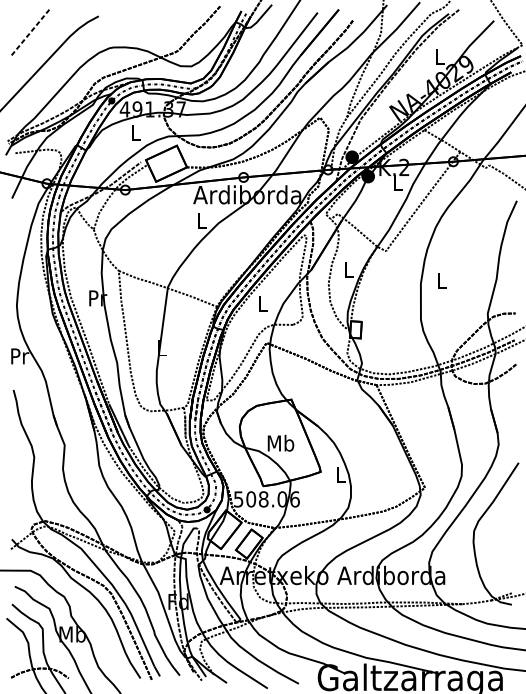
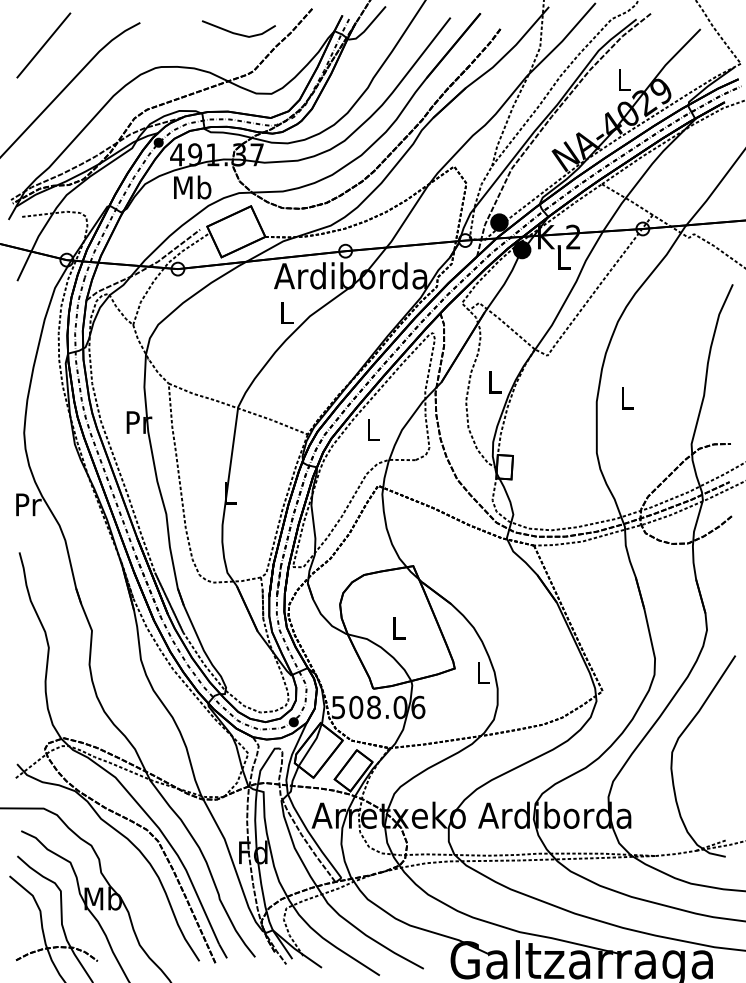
line: (165, 23) -> (235, 32), added
line: (31, 32) -> (44, 45), dashed -> solid
text: (135, 132) -> (192, 187), L -> Mb
text: (280, 442) -> (398, 627), Mb -> L

